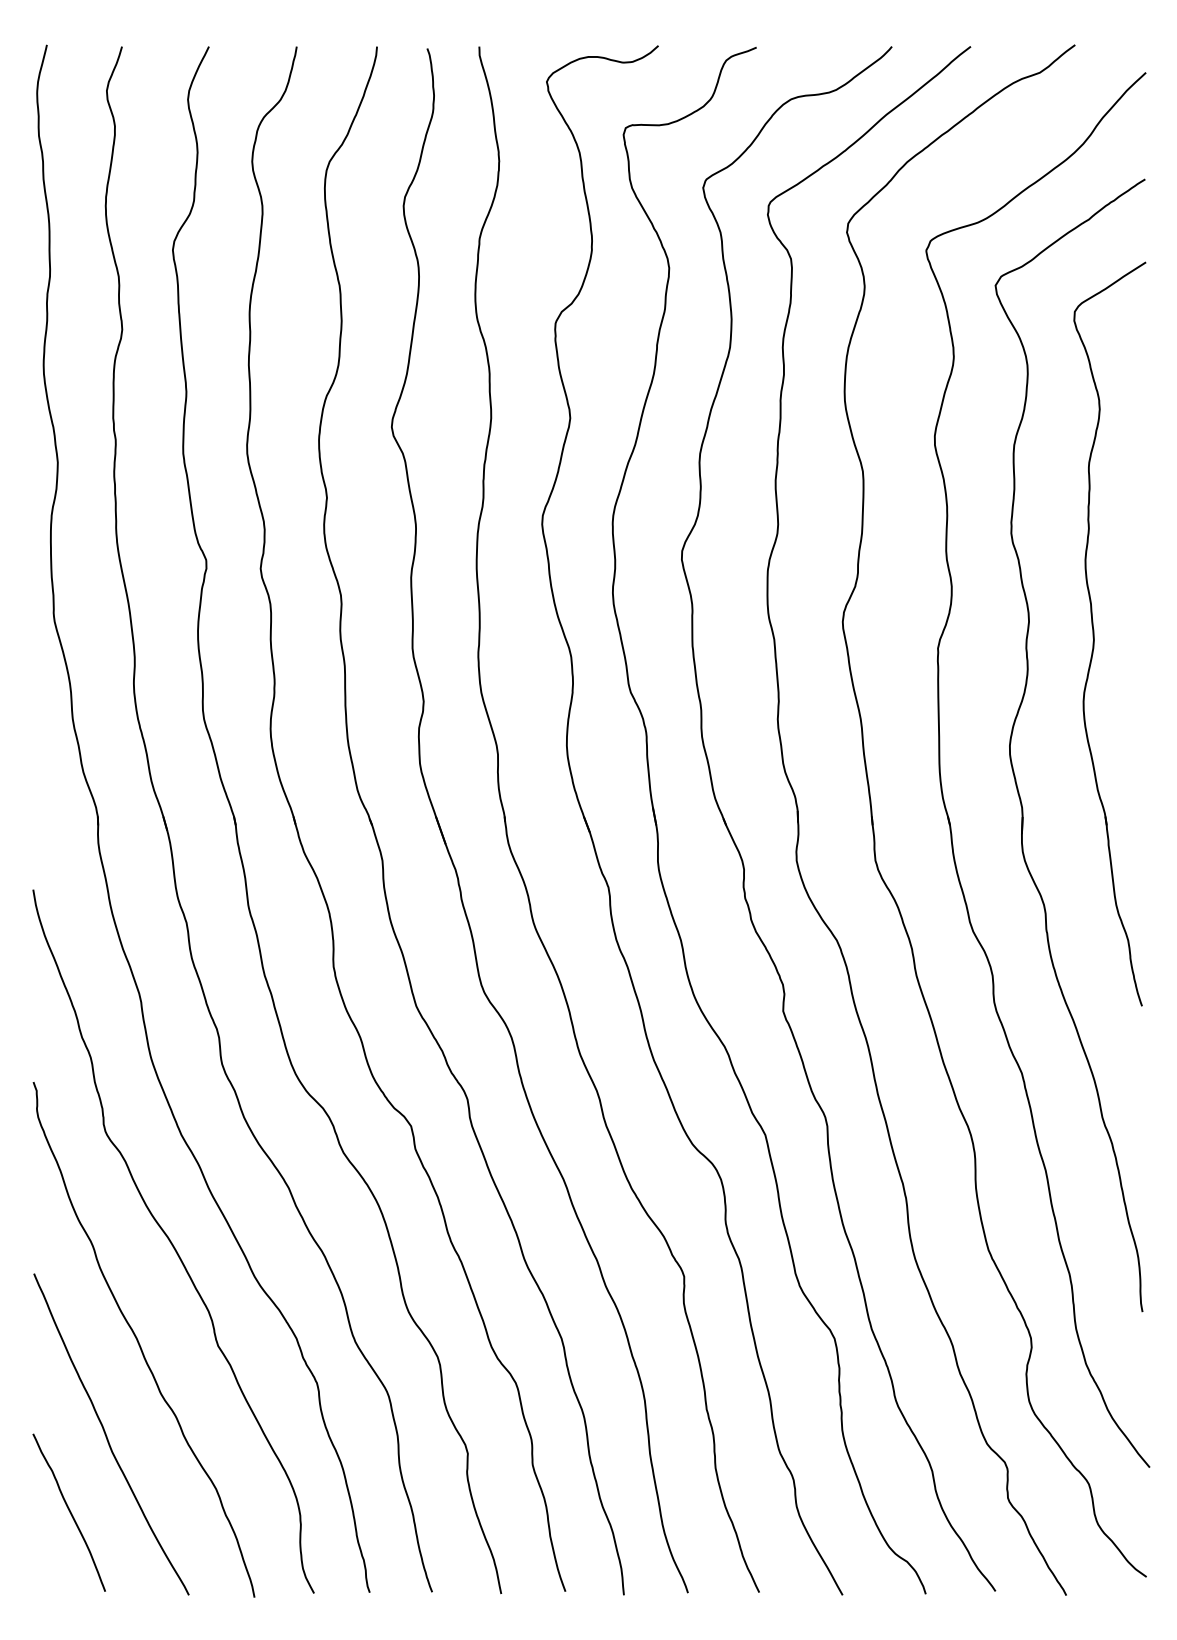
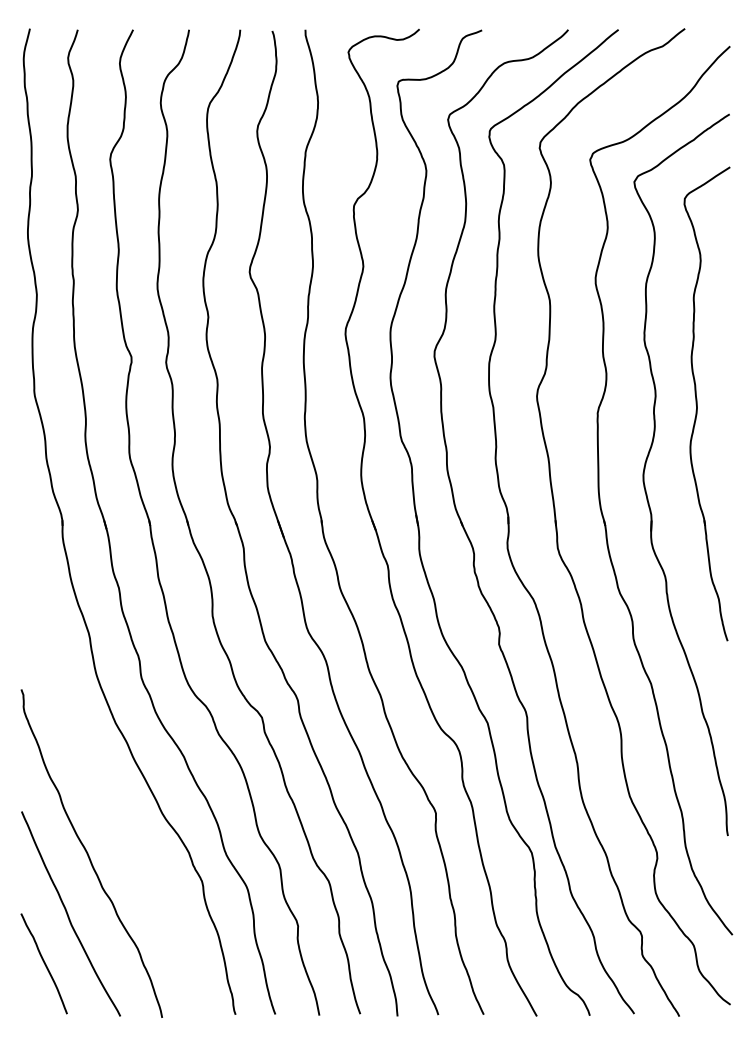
curve: (171, 1240) -> (109, 790), removed

